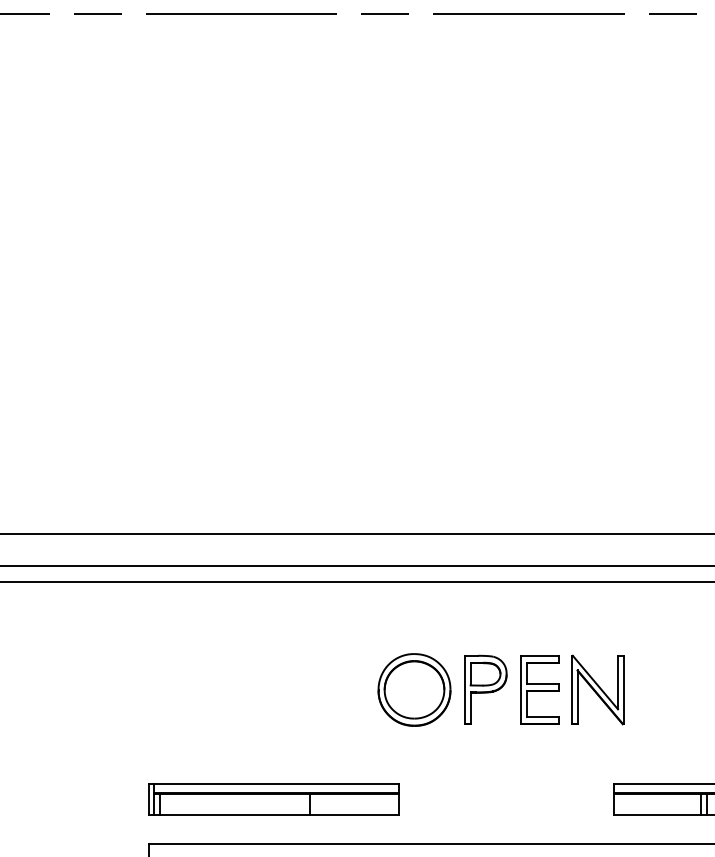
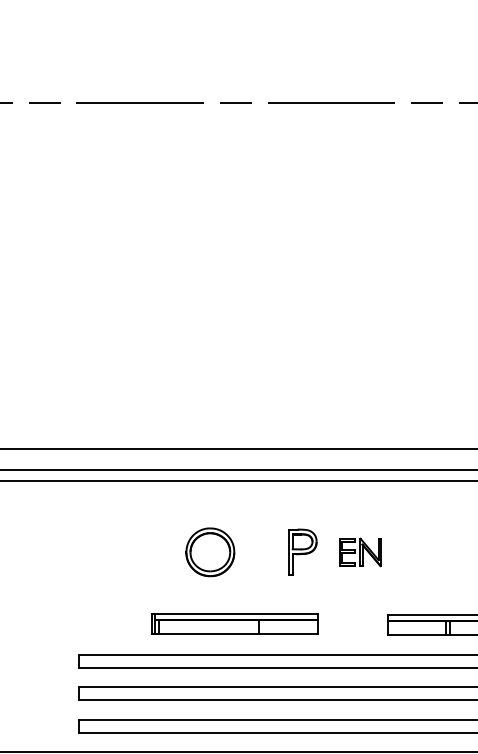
part: (414, 690) -> (210, 552), moved
part: (572, 690) -> (360, 552), size x0.6
part: (273, 798) -> (234, 623), moved

